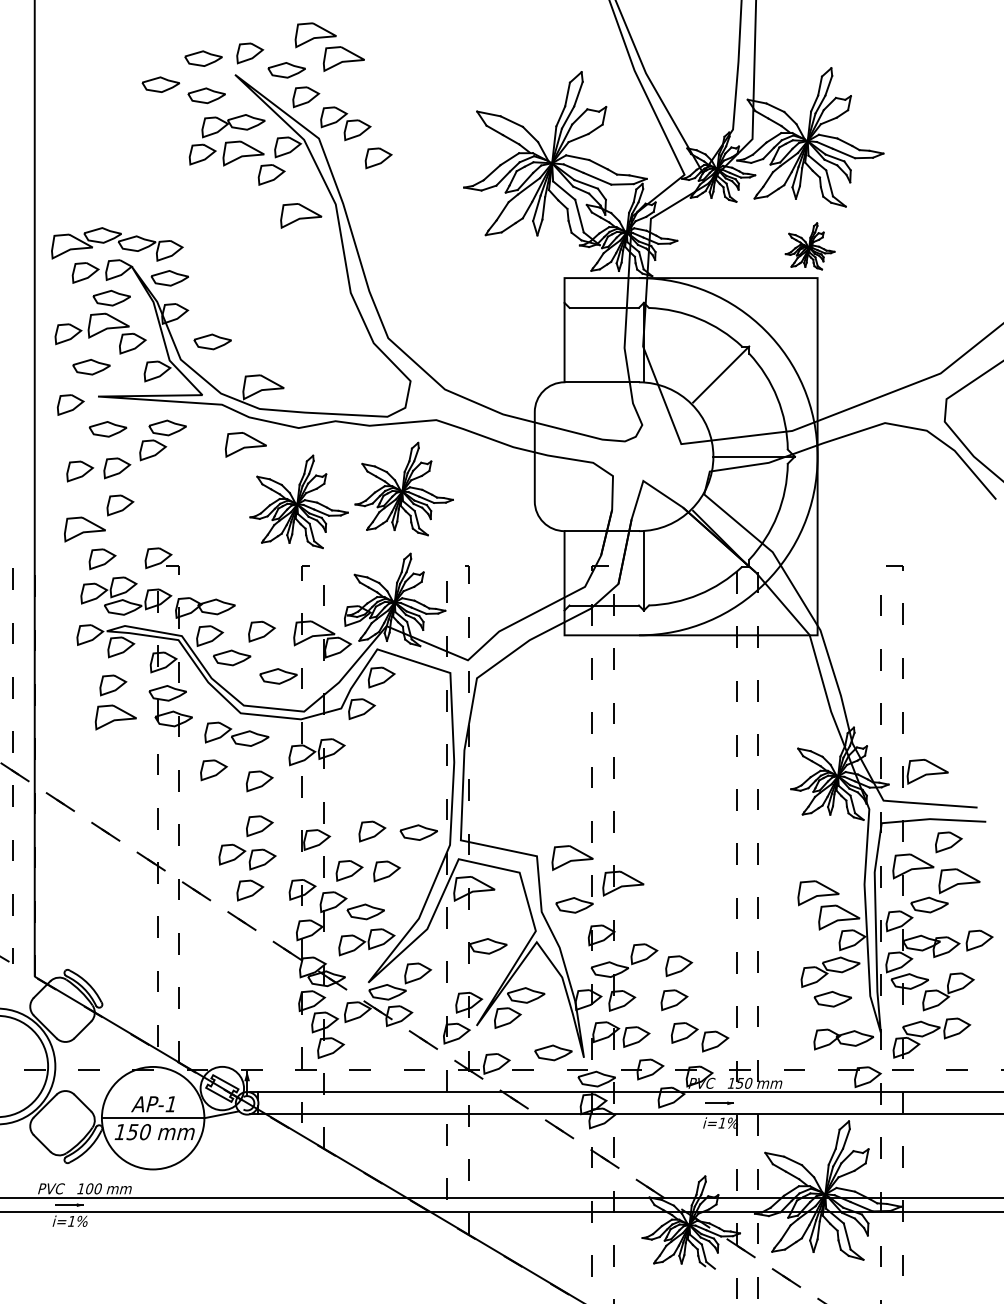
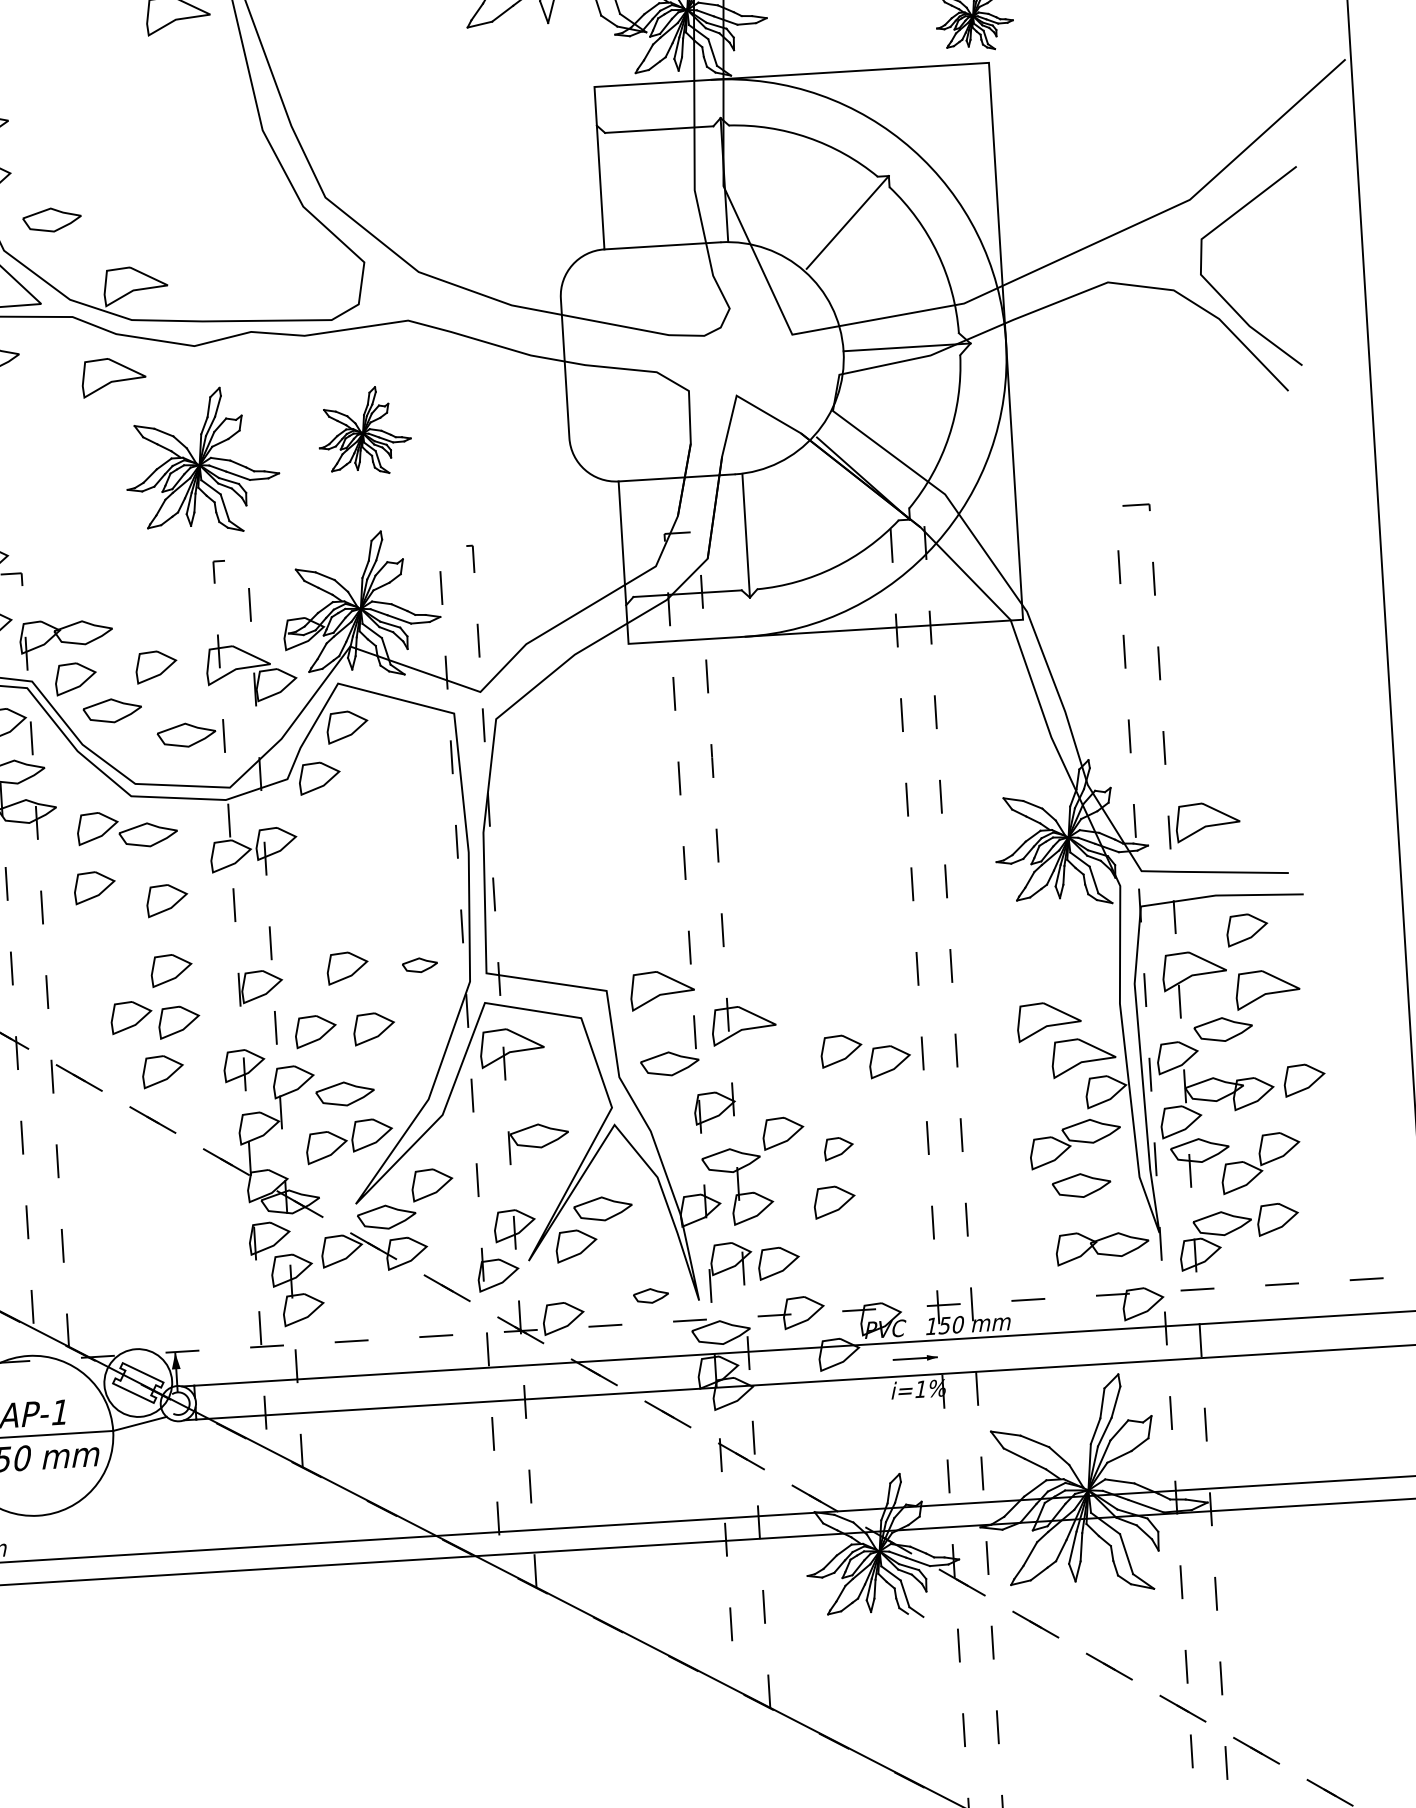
part: (403, 488) -> (363, 430), size x0.6
part: (418, 832) -> (419, 965), size x0.6
part: (679, 966) -> (839, 1149), size x0.7
part: (699, 1037) -> (864, 1056), moved
part: (553, 1052) -> (651, 1295), size x0.6

